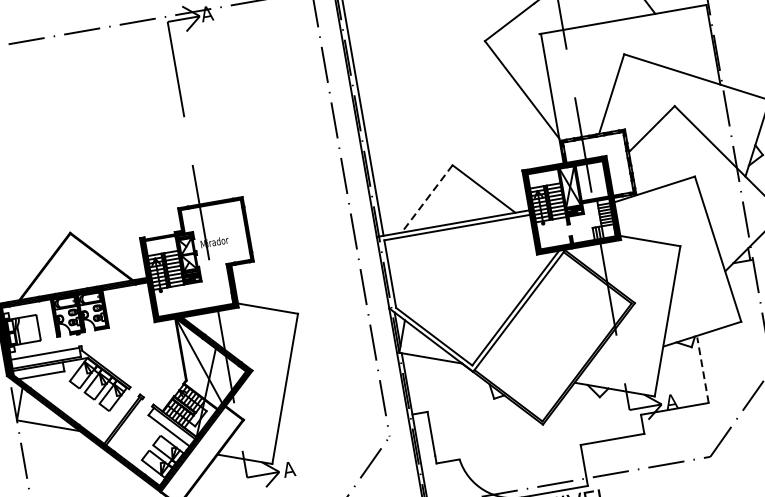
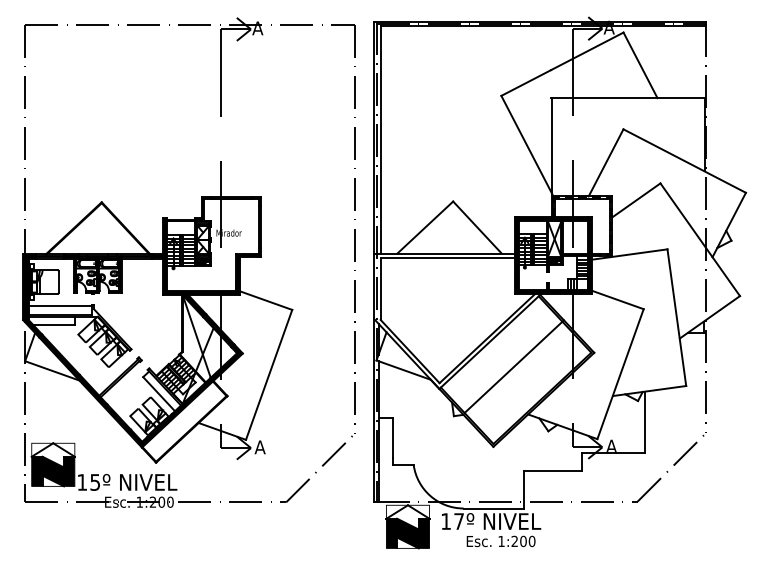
line: (426, 198) -> (424, 227), dashed -> solid
line: (549, 333) -> (513, 366), added
line: (702, 369) -> (644, 422), dashed -> solid

